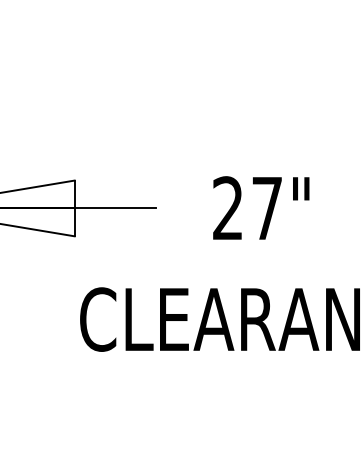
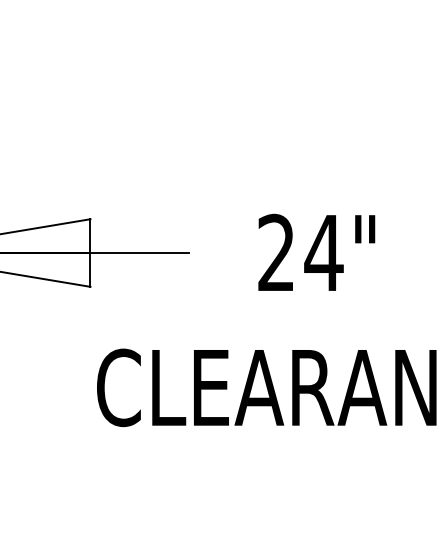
text: (266, 208) -> (323, 253), 27" -> 24"

